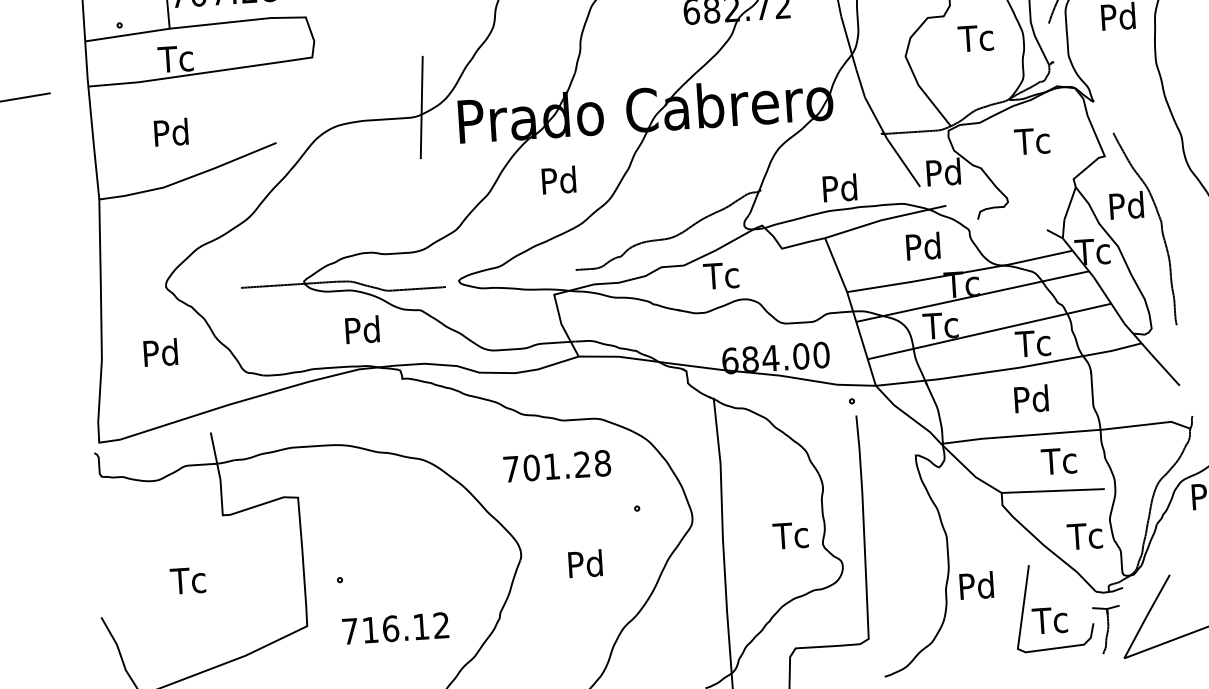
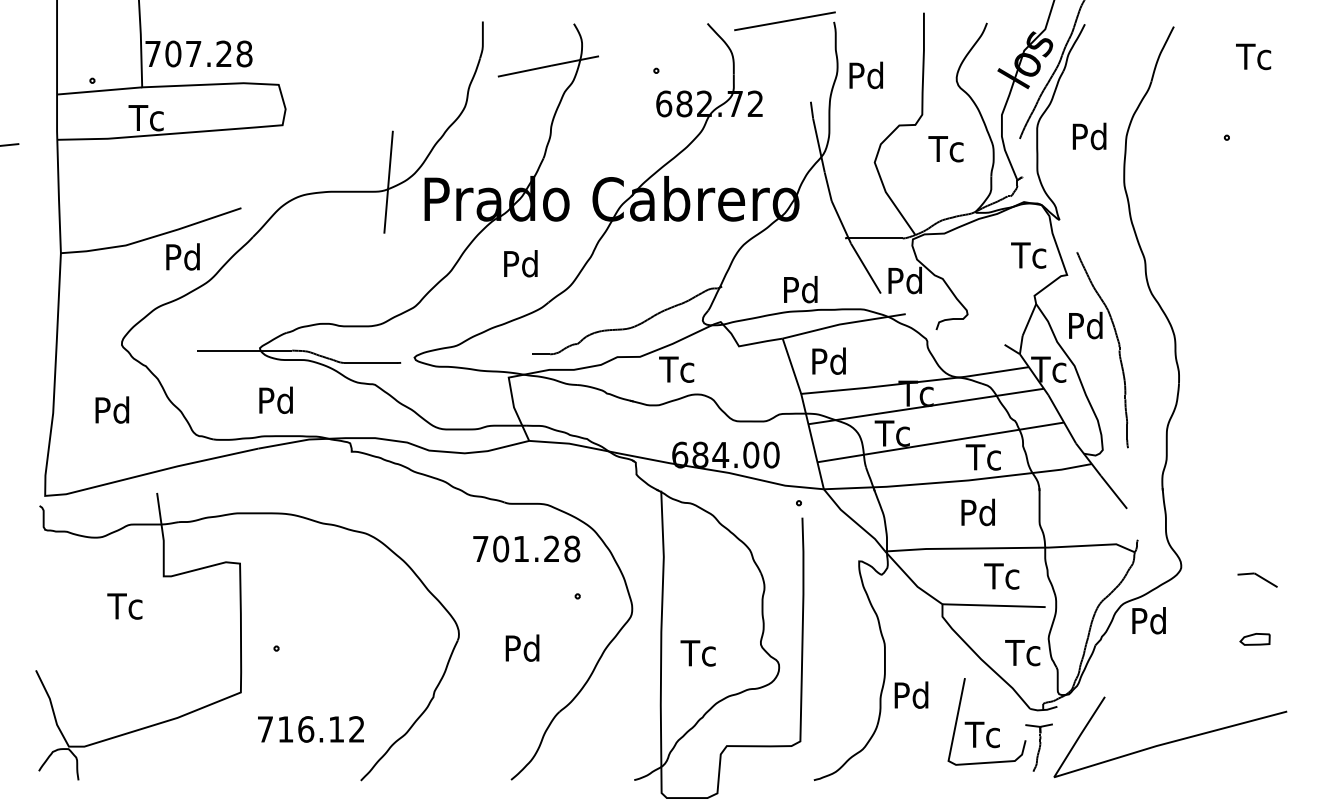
text: (170, 132) -> (182, 256), moved
text: (1032, 141) -> (1028, 255), moved
text: (922, 245) -> (828, 360), moved
text: (361, 329) -> (275, 399), moved
text: (557, 465) -> (526, 548), moved
text: (790, 535) -> (697, 653), moved
text: (187, 580) -> (124, 606), moved
text: (395, 628) -> (310, 729), moved

